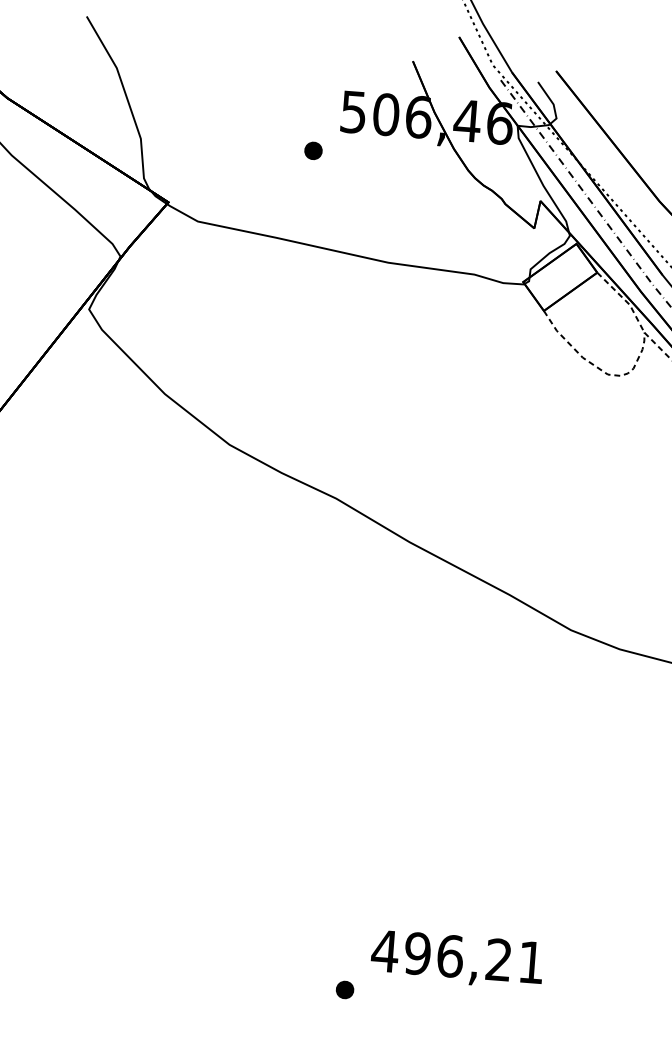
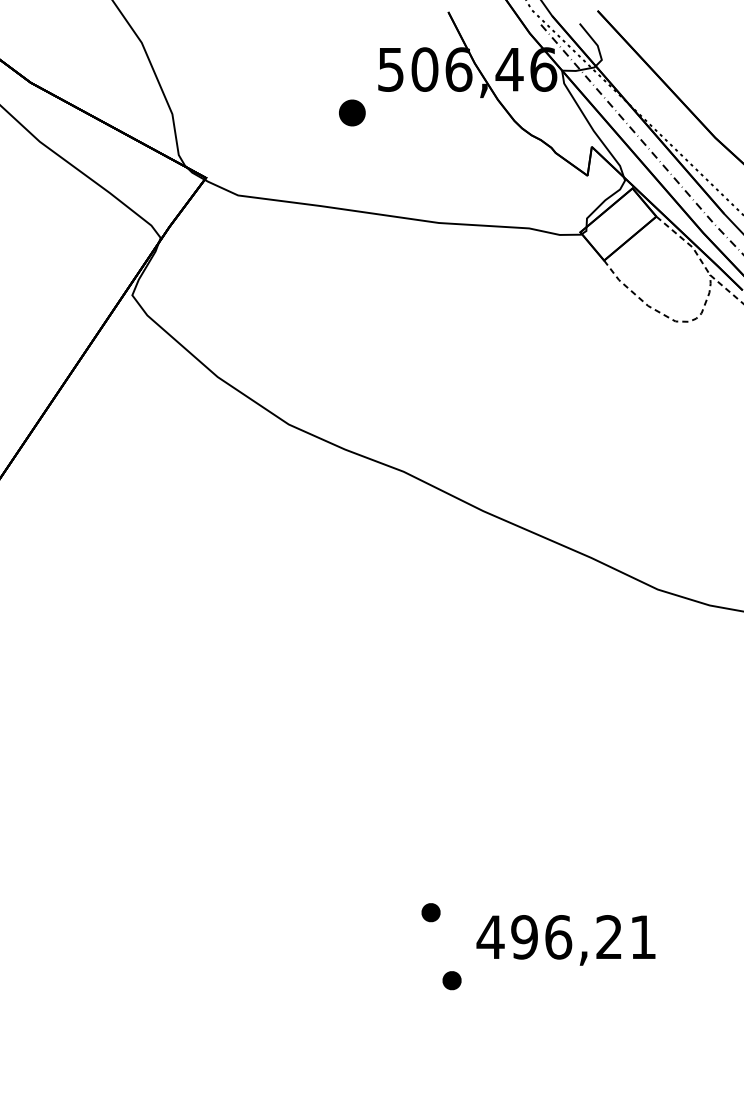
part: (313, 150) -> (352, 112), size x1.4
part: (329, 923) -> (430, 912), added

